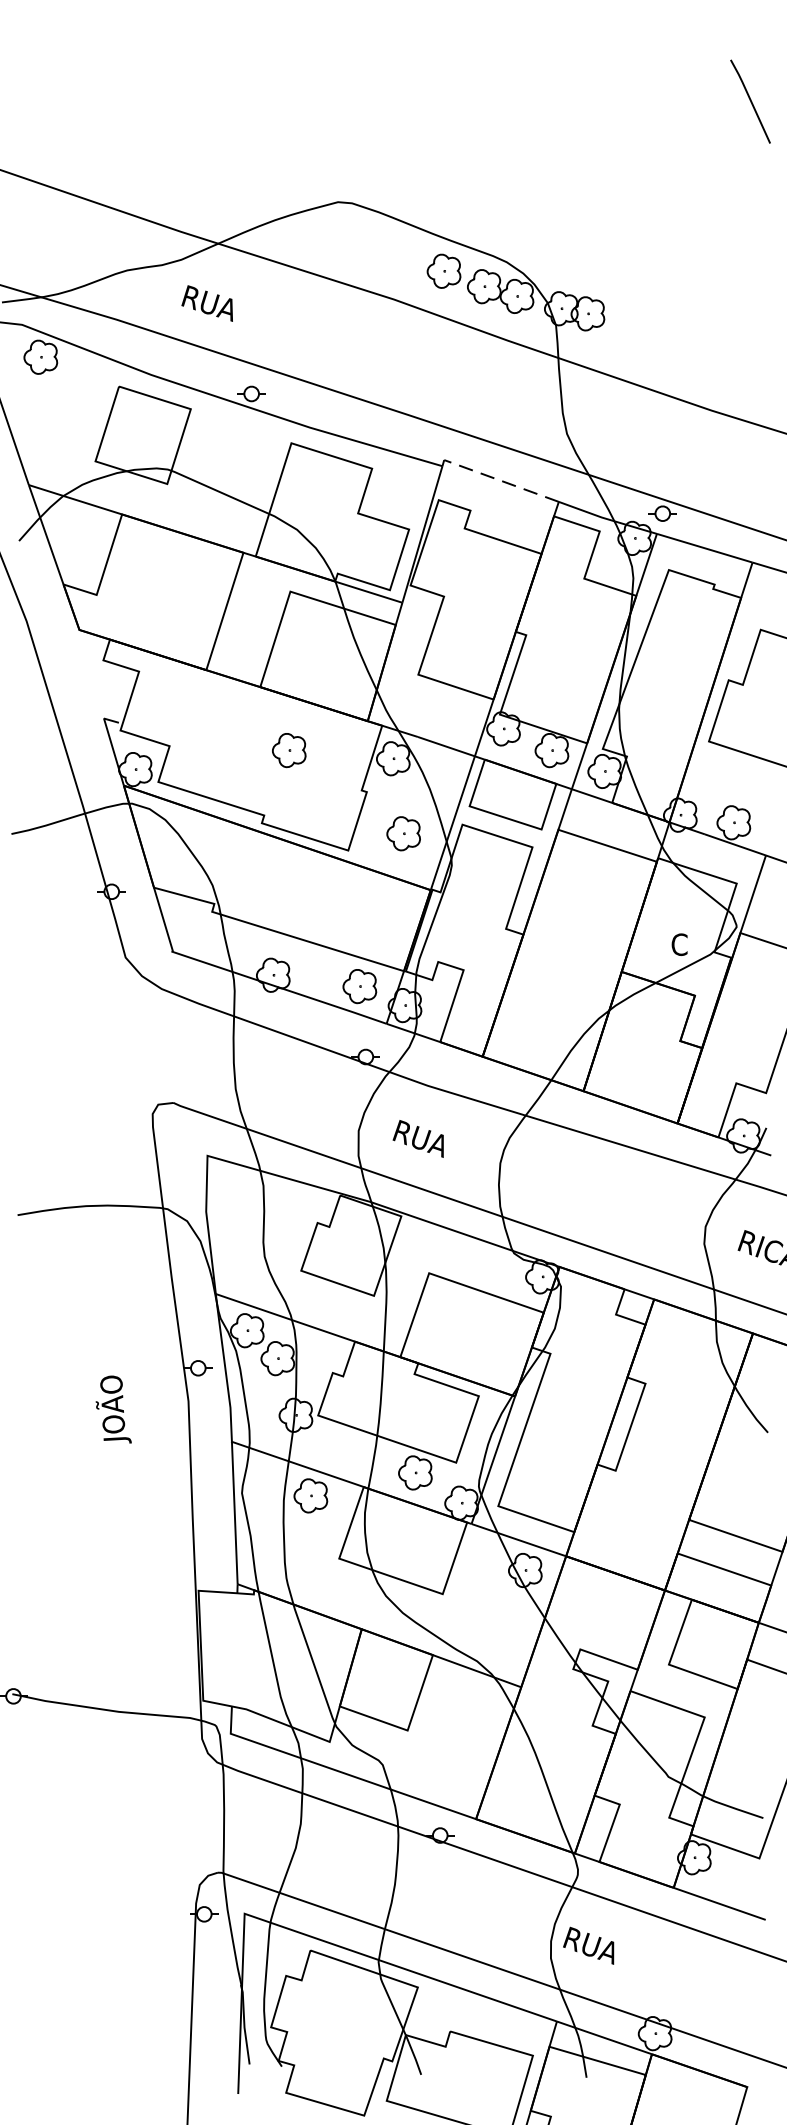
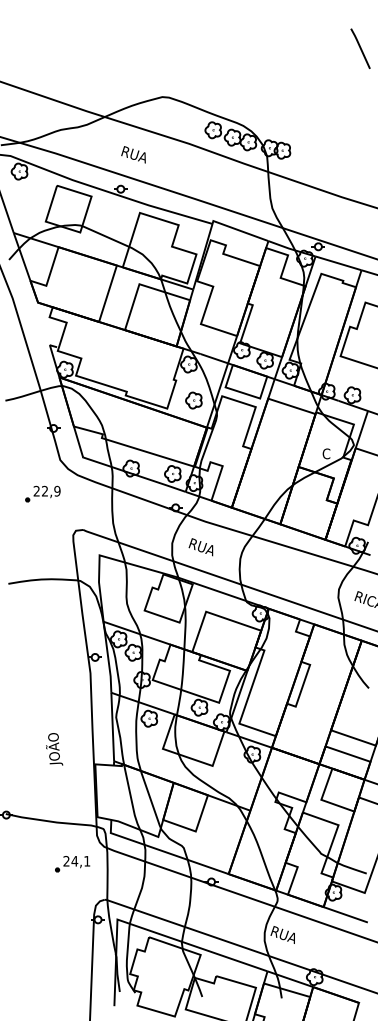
text: (207, 302) -> (133, 154), moved
line: (496, 479) -> (238, 230), dashed -> solid
part: (288, 750) -> (138, 360), removed
part: (88, 1027) -> (42, 493), added
text: (113, 1410) -> (54, 749), moved
part: (151, 1799) -> (72, 864), added

